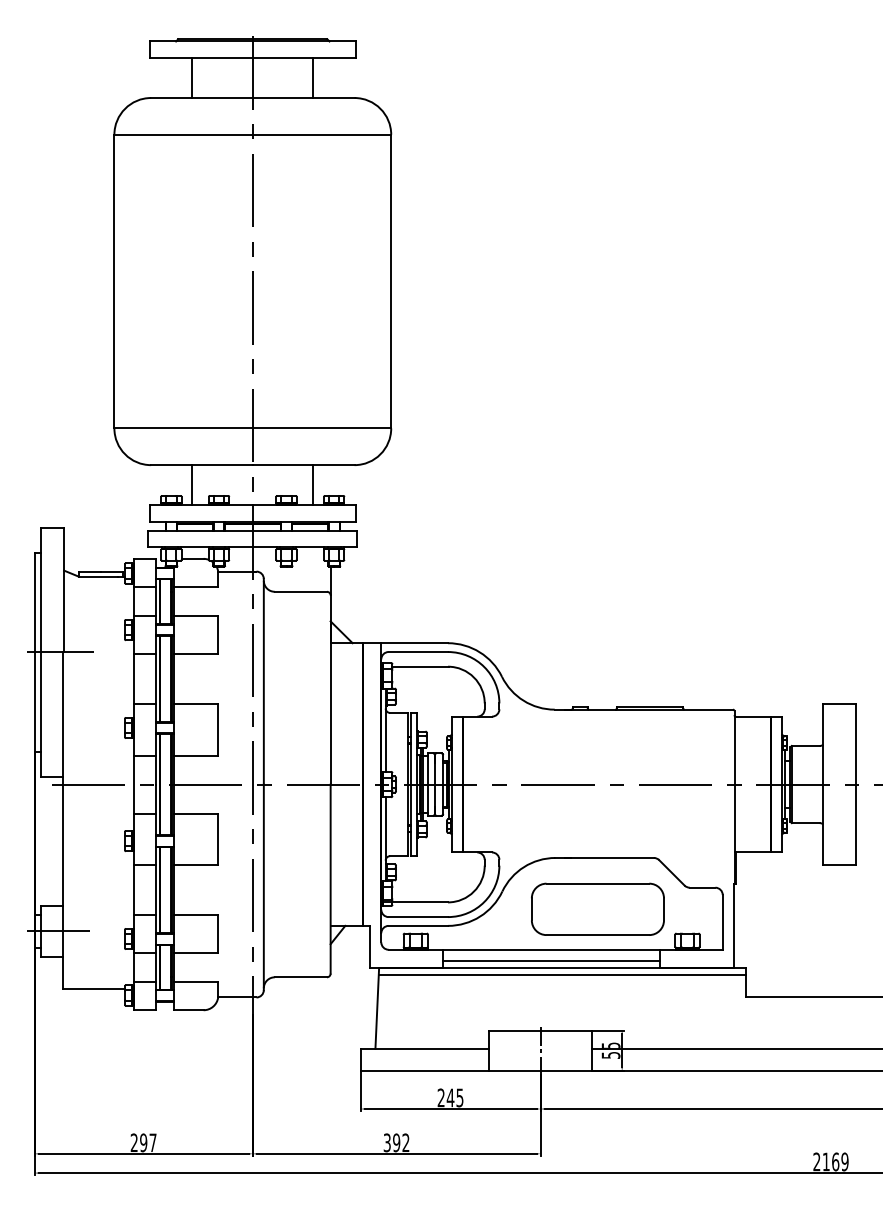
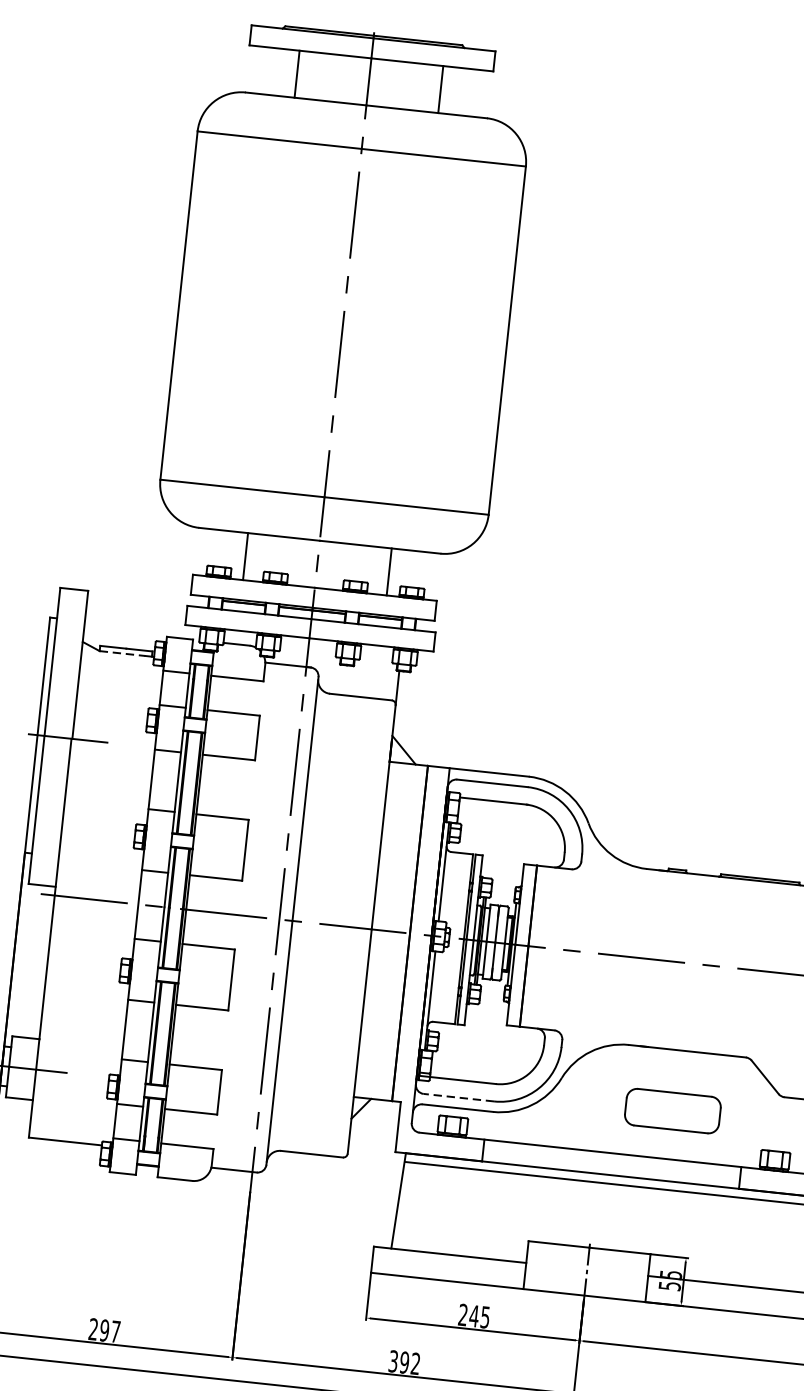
line: (98, 576) -> (122, 653), solid -> dashed
part: (597, 908) -> (672, 1110), size x0.6
line: (418, 917) -> (459, 1098), solid -> dashed
line: (551, 960) -> (611, 1166), removed

